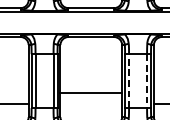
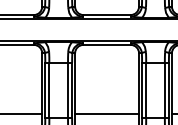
line: (129, 81) -> (146, 90), dashed -> solid
line: (146, 81) -> (164, 90), dashed -> solid
line: (91, 93) -> (107, 114), moved

